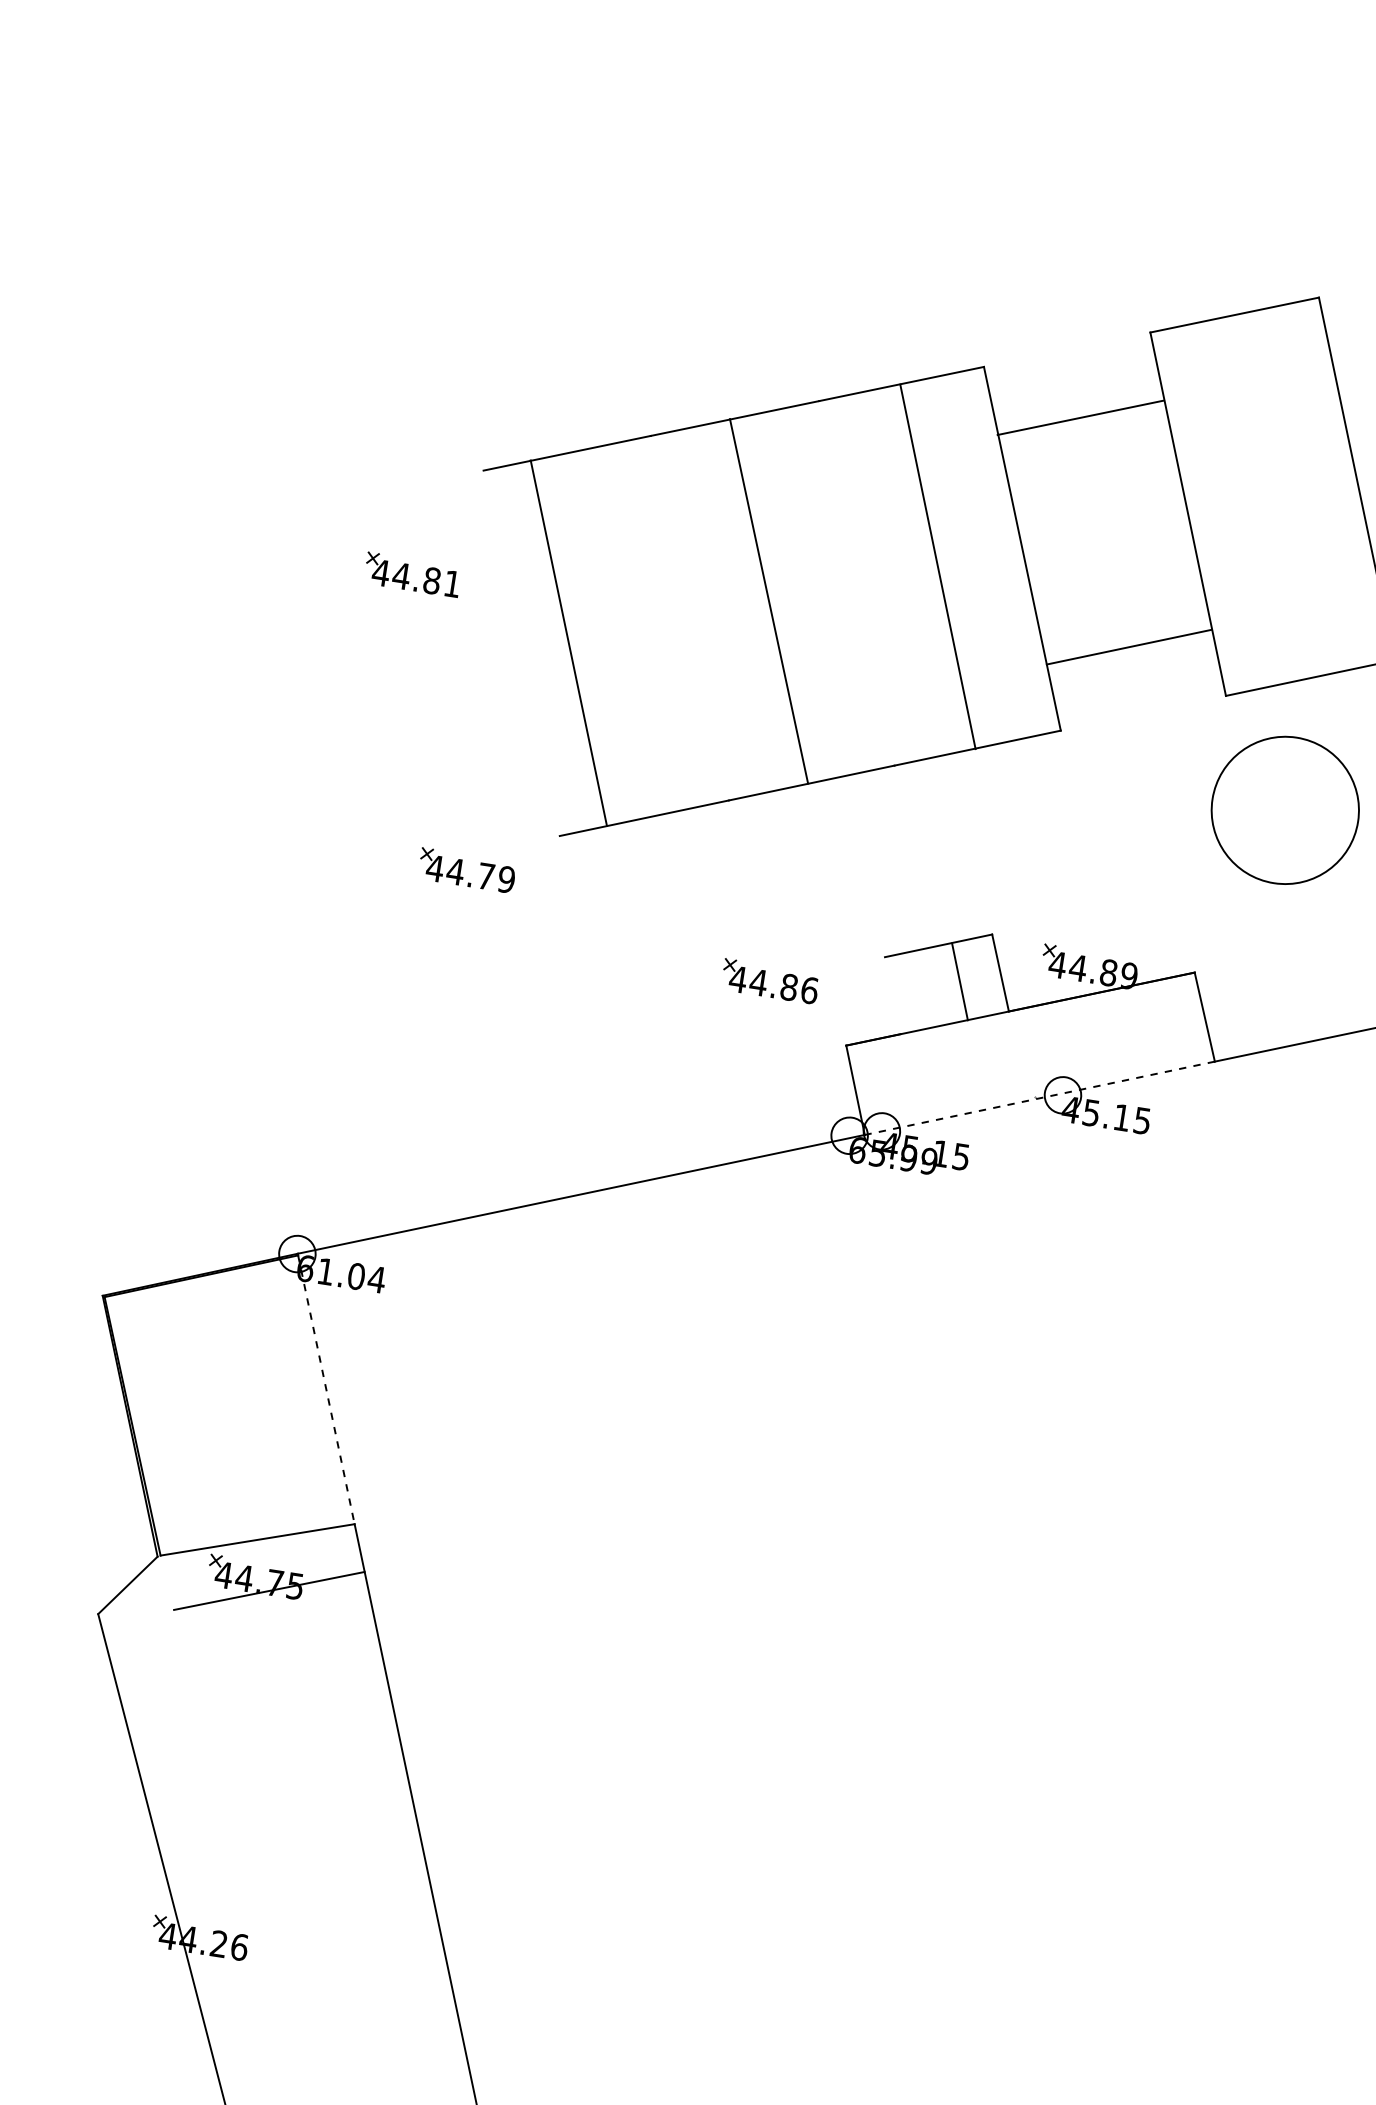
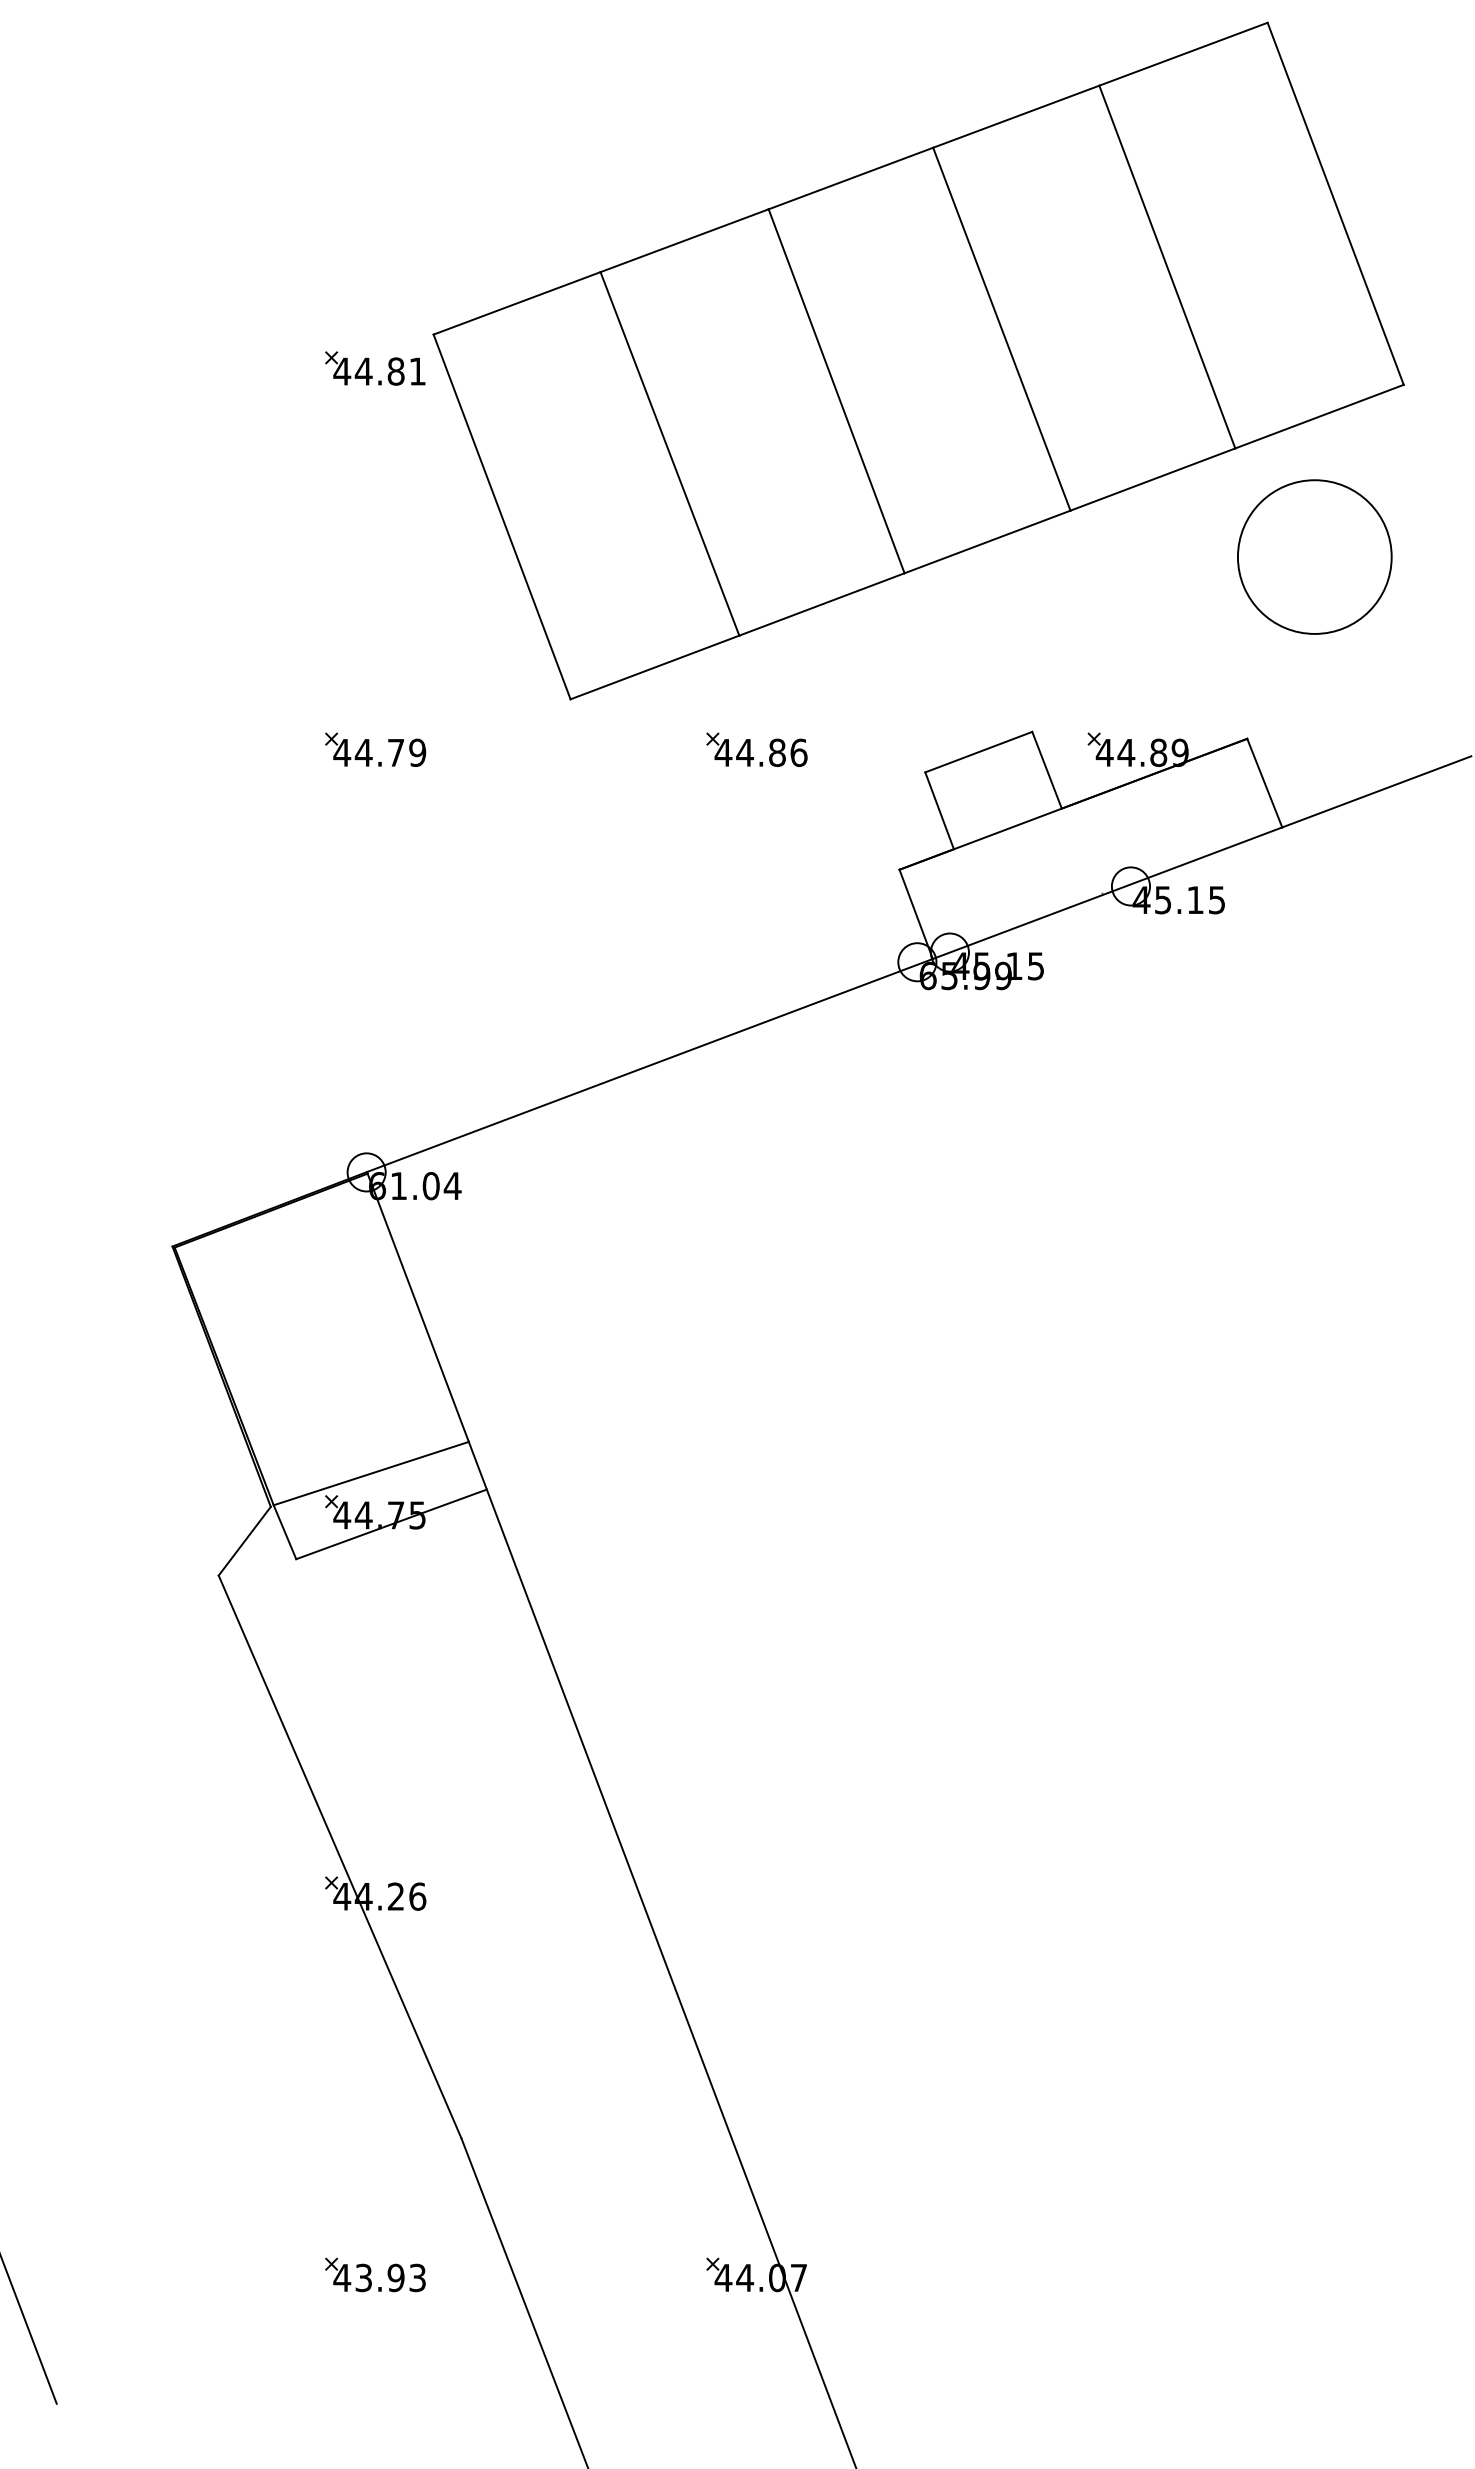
line: (1081, 417) -> (1016, 116), moved
line: (937, 567) -> (836, 391), moved
part: (413, 574) -> (375, 368), moved
line: (768, 600) -> (669, 453), moved
line: (568, 642) -> (501, 516), moved
line: (1129, 647) -> (1152, 479), moved
part: (467, 870) -> (375, 749), moved
part: (769, 981) -> (756, 749), moved
line: (959, 981) -> (939, 810), moved
line: (1039, 1098) -> (1107, 893), dashed -> solid
line: (326, 1390) -> (418, 1308), dashed -> solid
line: (166, 1582) -> (284, 1532), added

